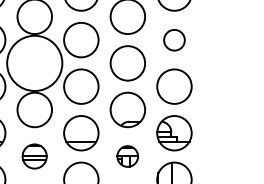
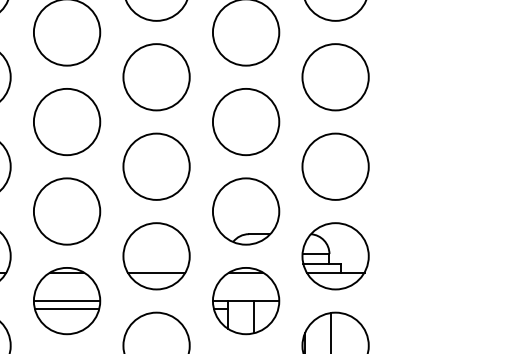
circle: (174, 40) -> (335, 78), size x1.67
circle: (34, 63) -> (66, 122), size x0.62
part: (34, 156) -> (66, 300), size x1.43
part: (127, 156) -> (245, 300), size x1.67

